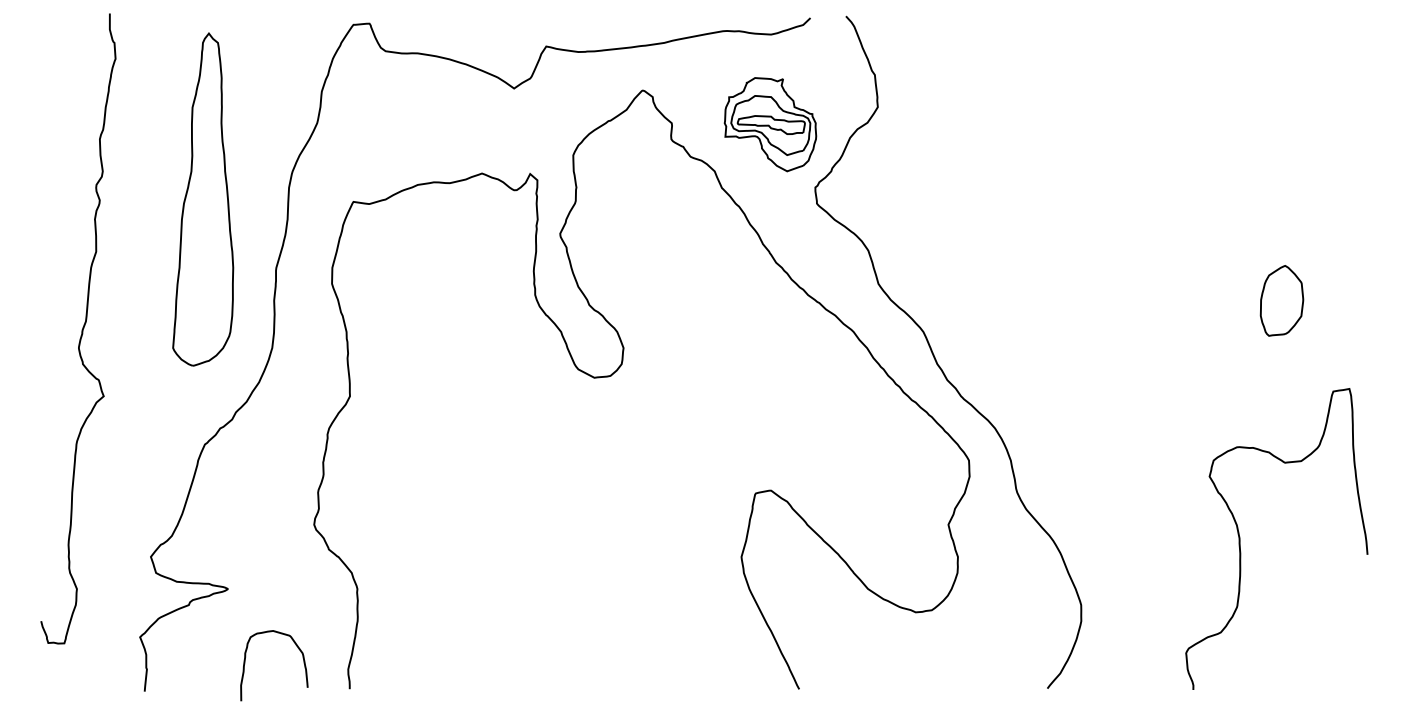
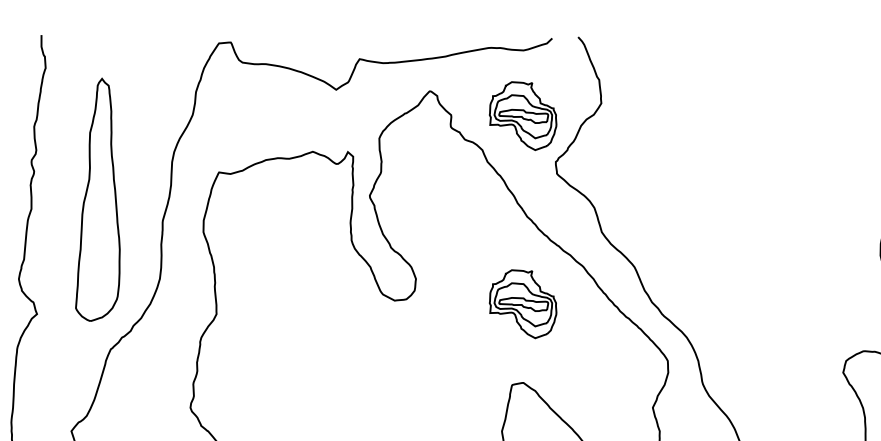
part: (203, 199) -> (98, 199), moved
part: (770, 382) -> (523, 304), added

